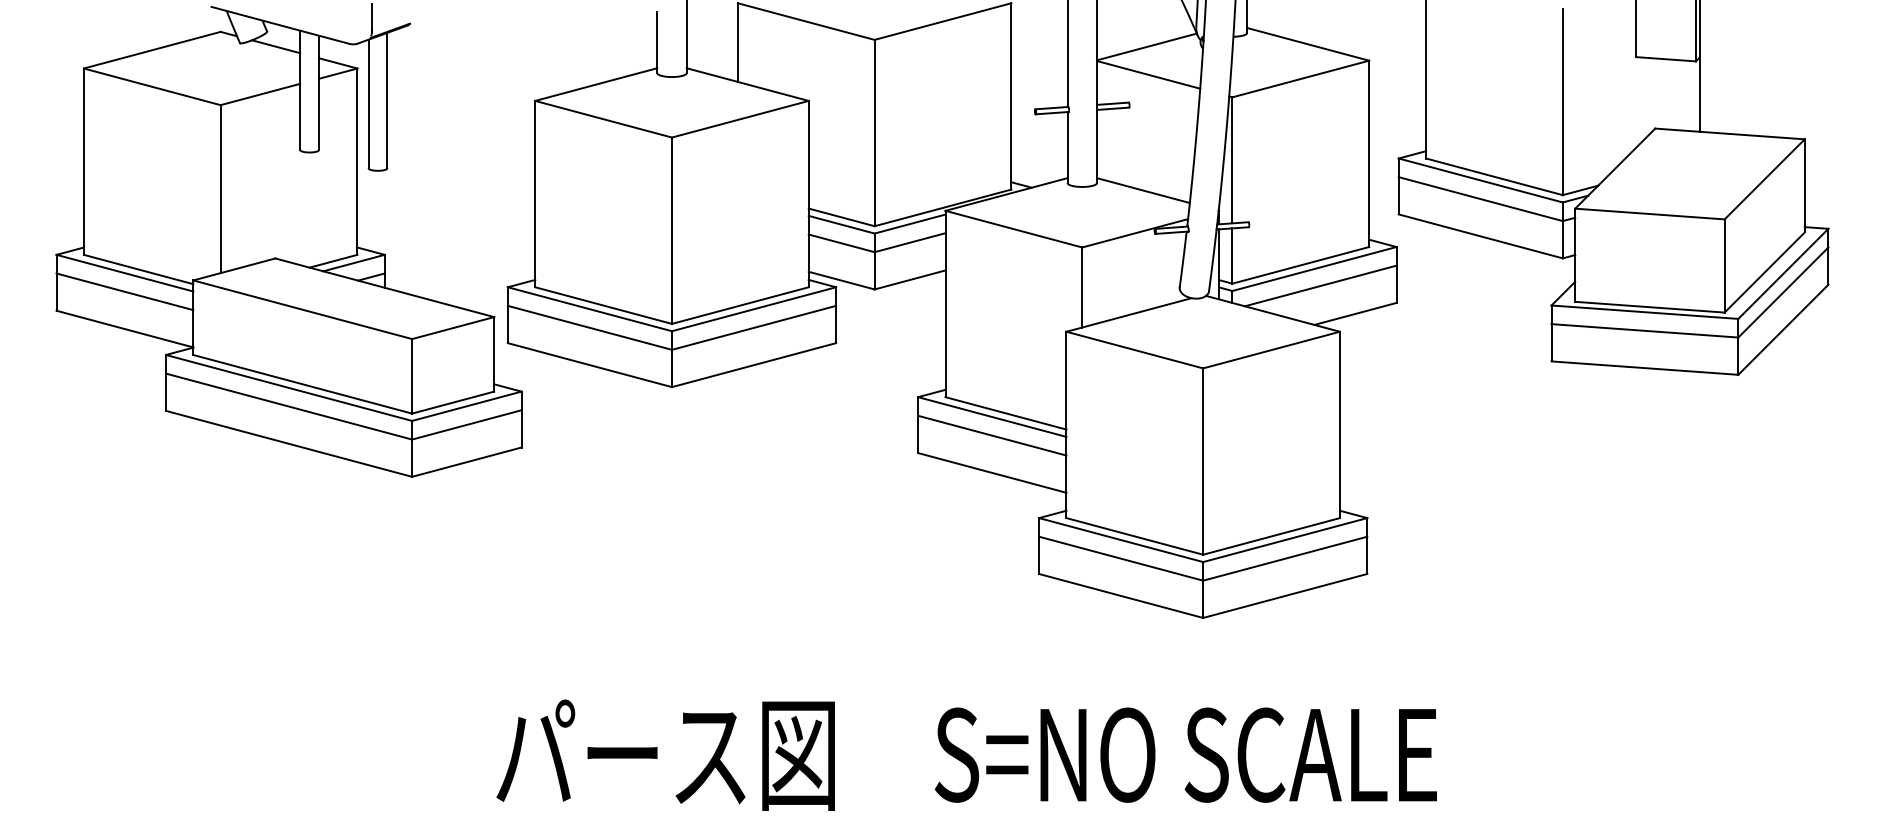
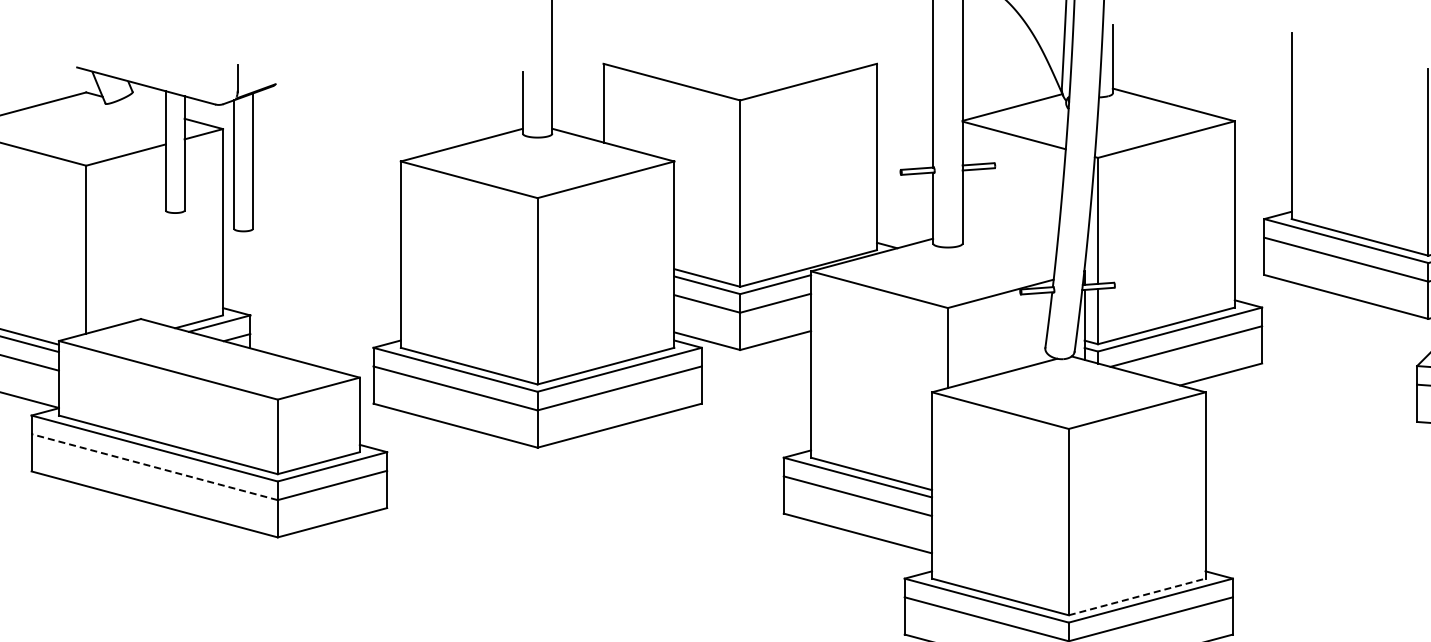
line: (276, 46) -> (142, 107), removed
line: (1143, 190) -> (1009, 251), removed
line: (288, 406) -> (154, 467), solid -> dashed
line: (1271, 536) -> (1137, 597), solid -> dashed

